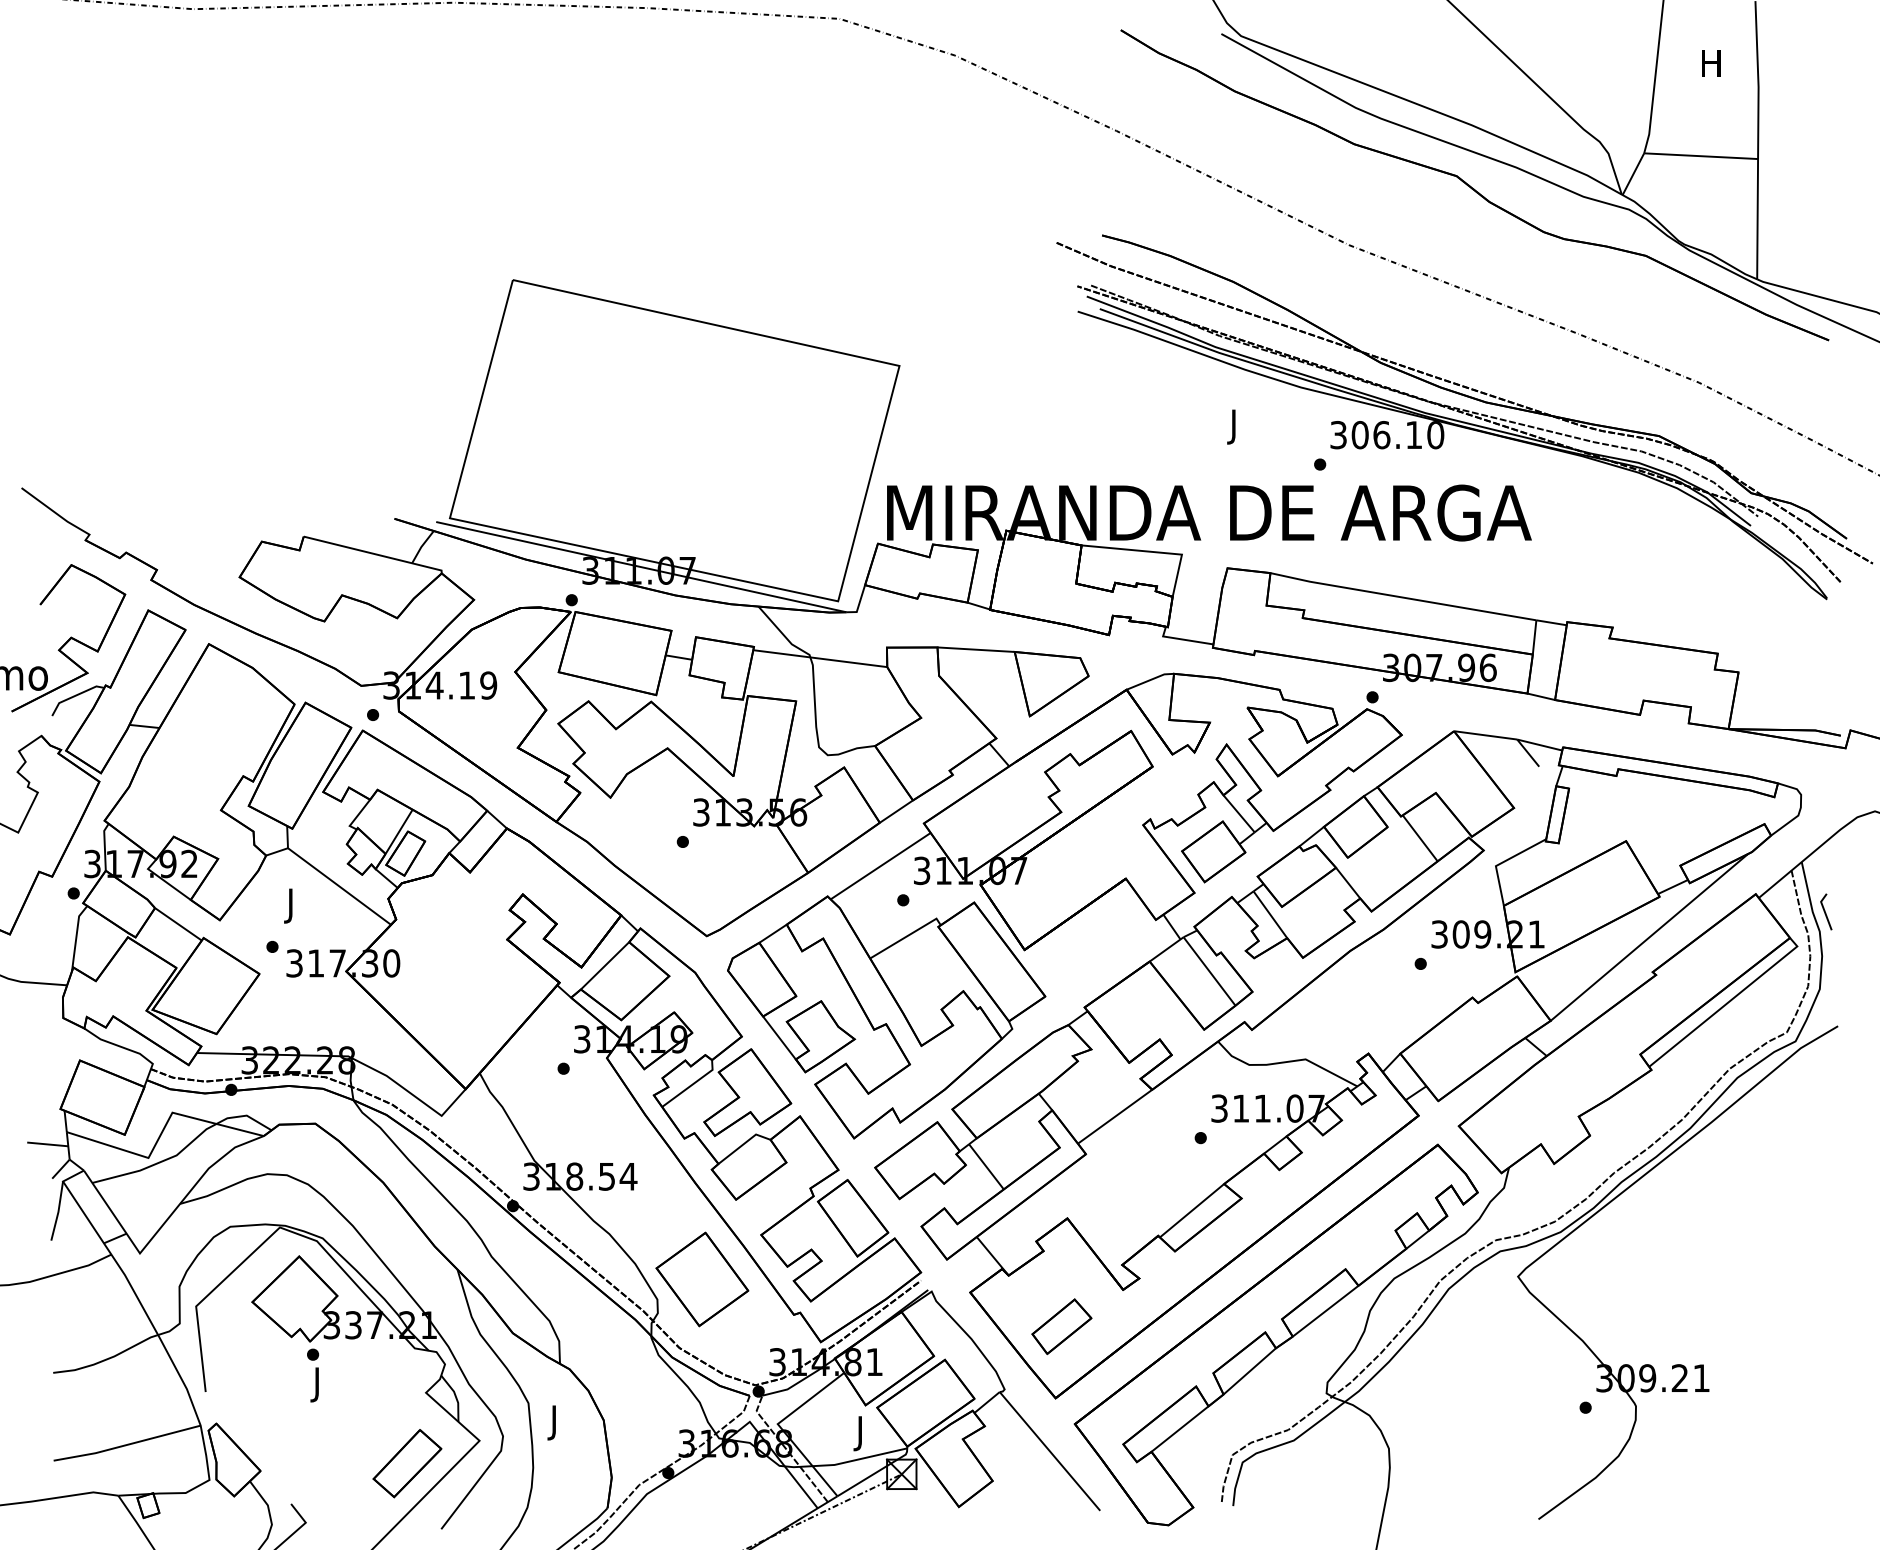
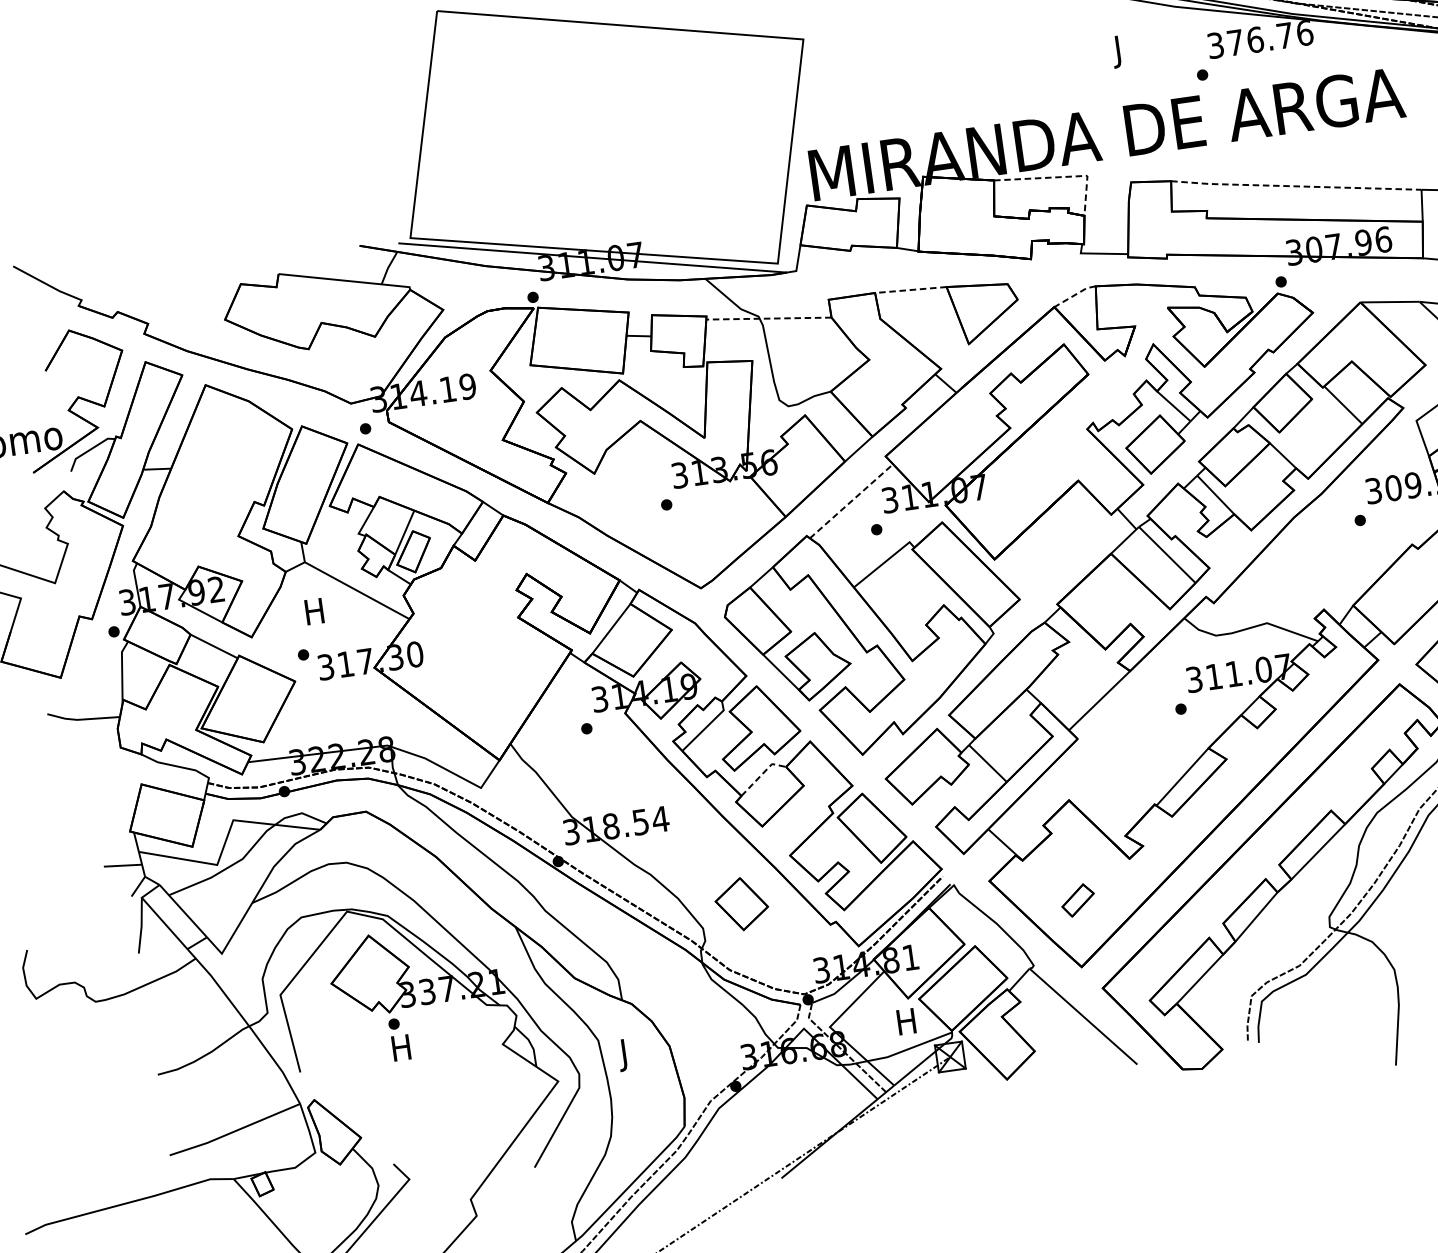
text: (1397, 435) -> (1269, 38), 306.10 -> 376.76
line: (1154, 552) -> (1061, 177), solid -> dashed
line: (1402, 597) -> (1295, 186), solid -> dashed
line: (976, 649) -> (911, 289), solid -> dashed
line: (820, 658) -> (769, 318), solid -> dashed
line: (1150, 680) -> (1075, 295), solid -> dashed
line: (881, 865) -> (852, 500), solid -> dashed
text: (290, 905) -> (314, 614), J -> H
line: (744, 1143) -> (762, 773), solid -> dashed
part: (702, 1279) -> (741, 904), size x0.6
part: (1061, 1326) -> (1077, 900), size x0.6
text: (317, 1384) -> (402, 1050), J -> H
text: (860, 1433) -> (907, 1024), J -> H
part: (407, 1463) -> (495, 1111), removed

